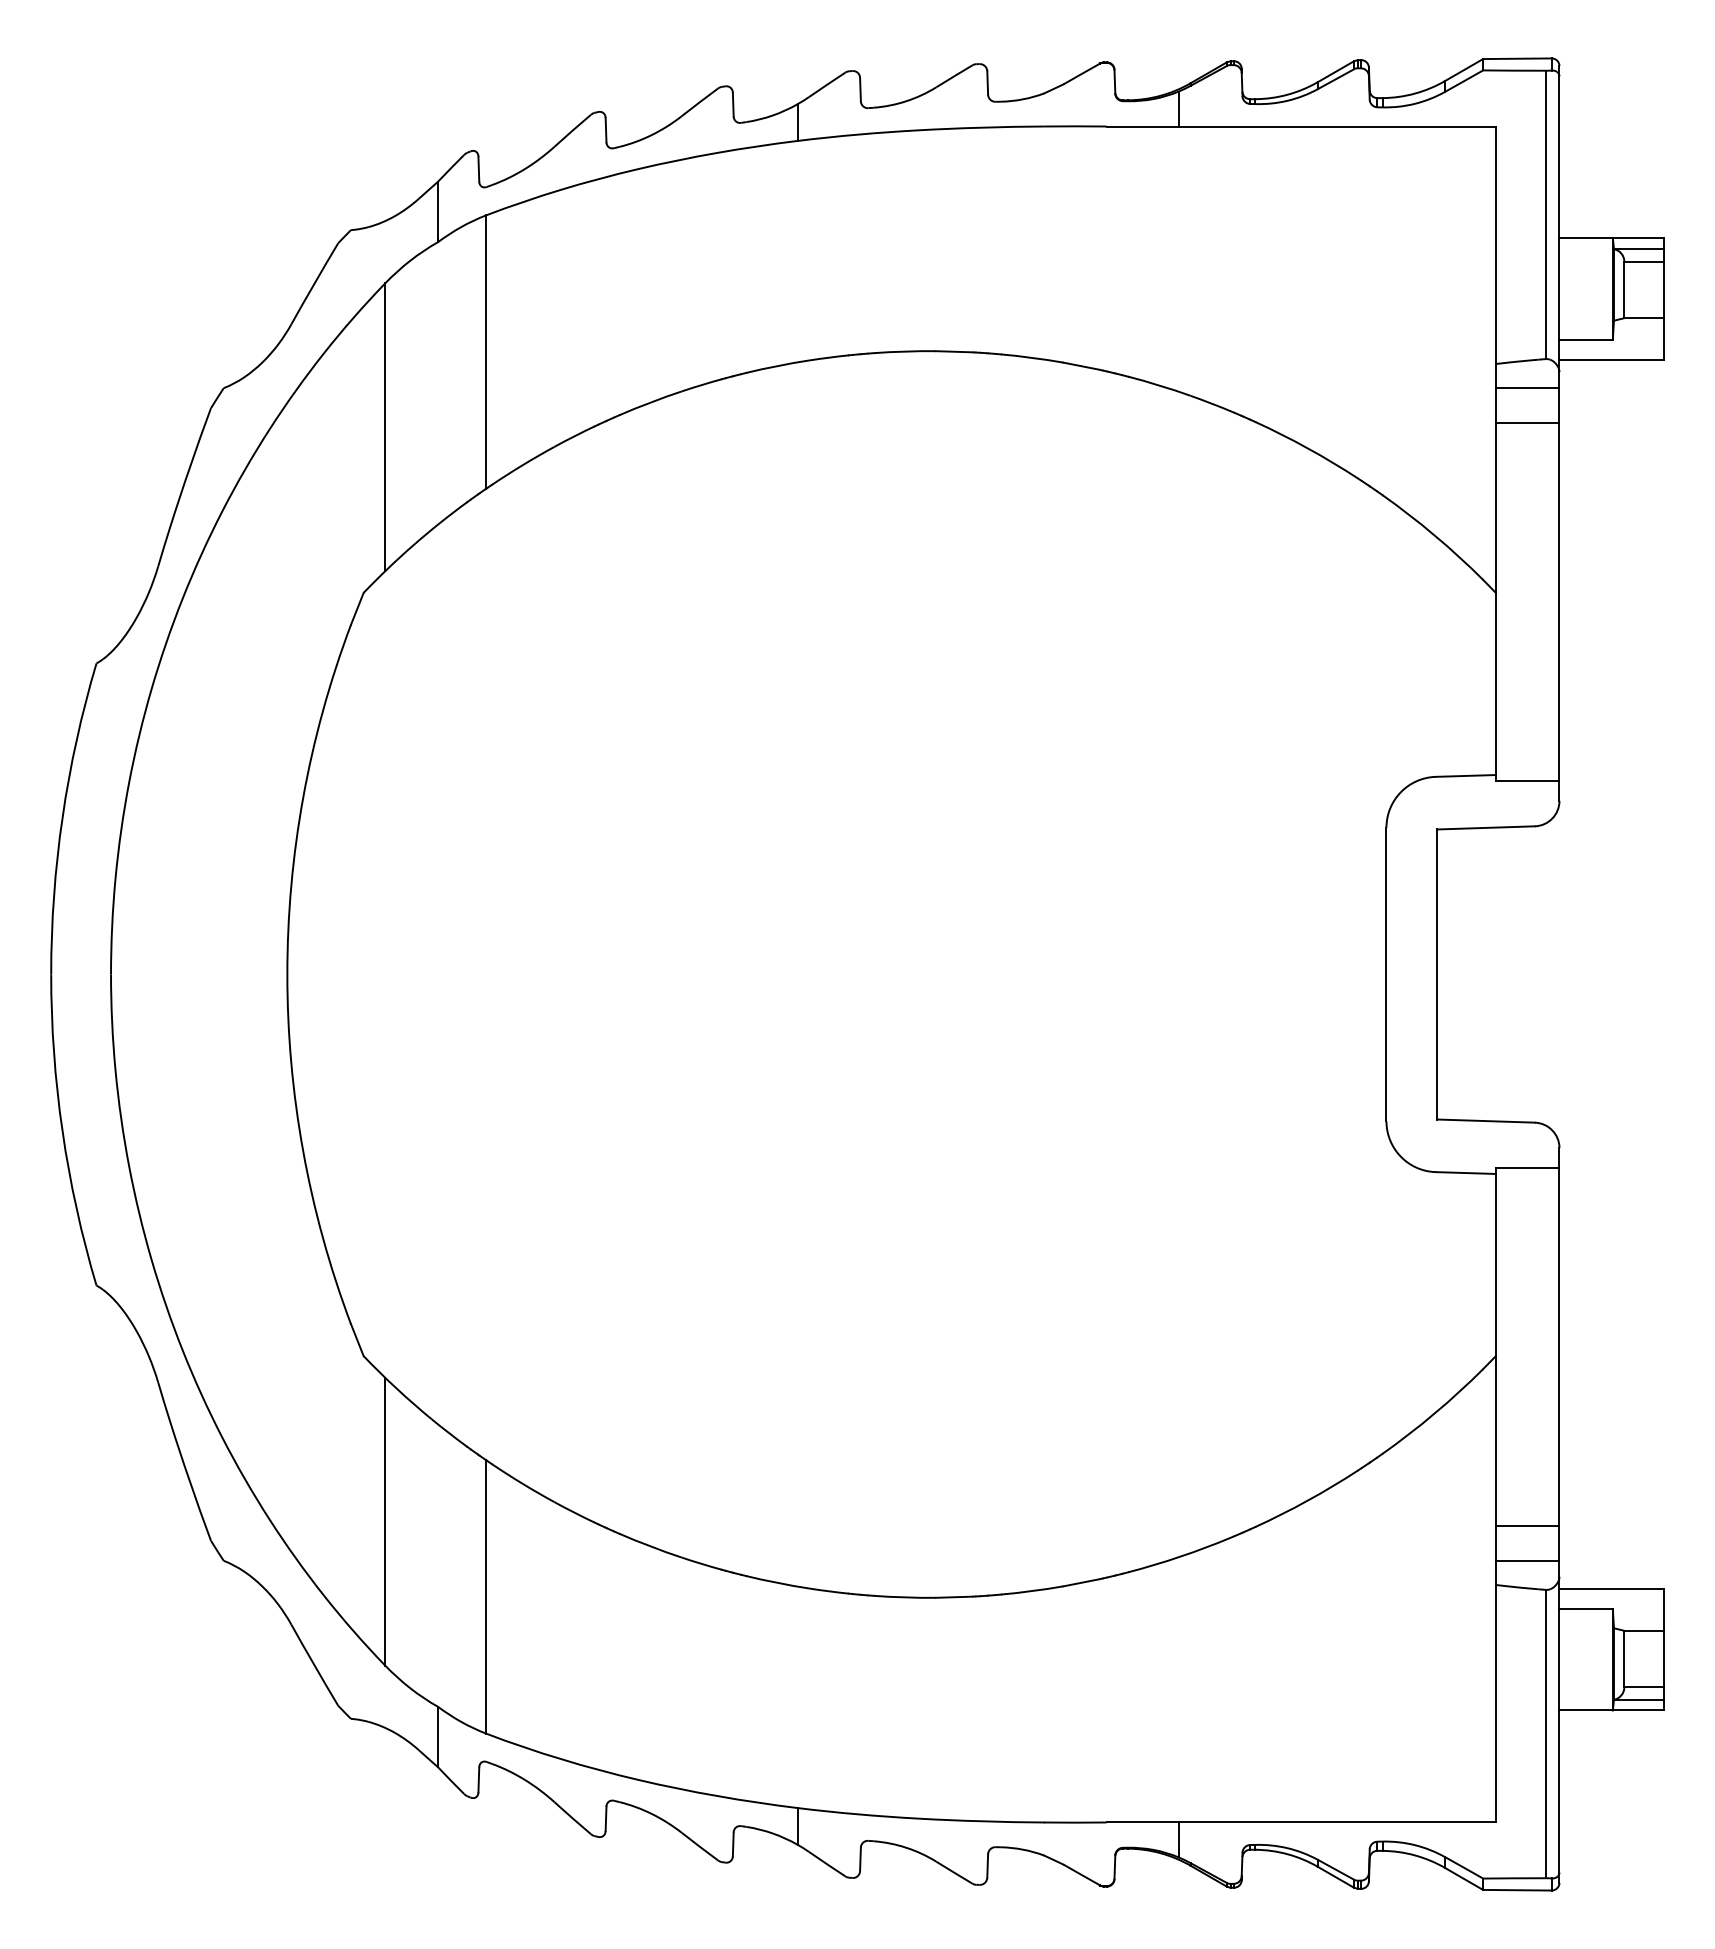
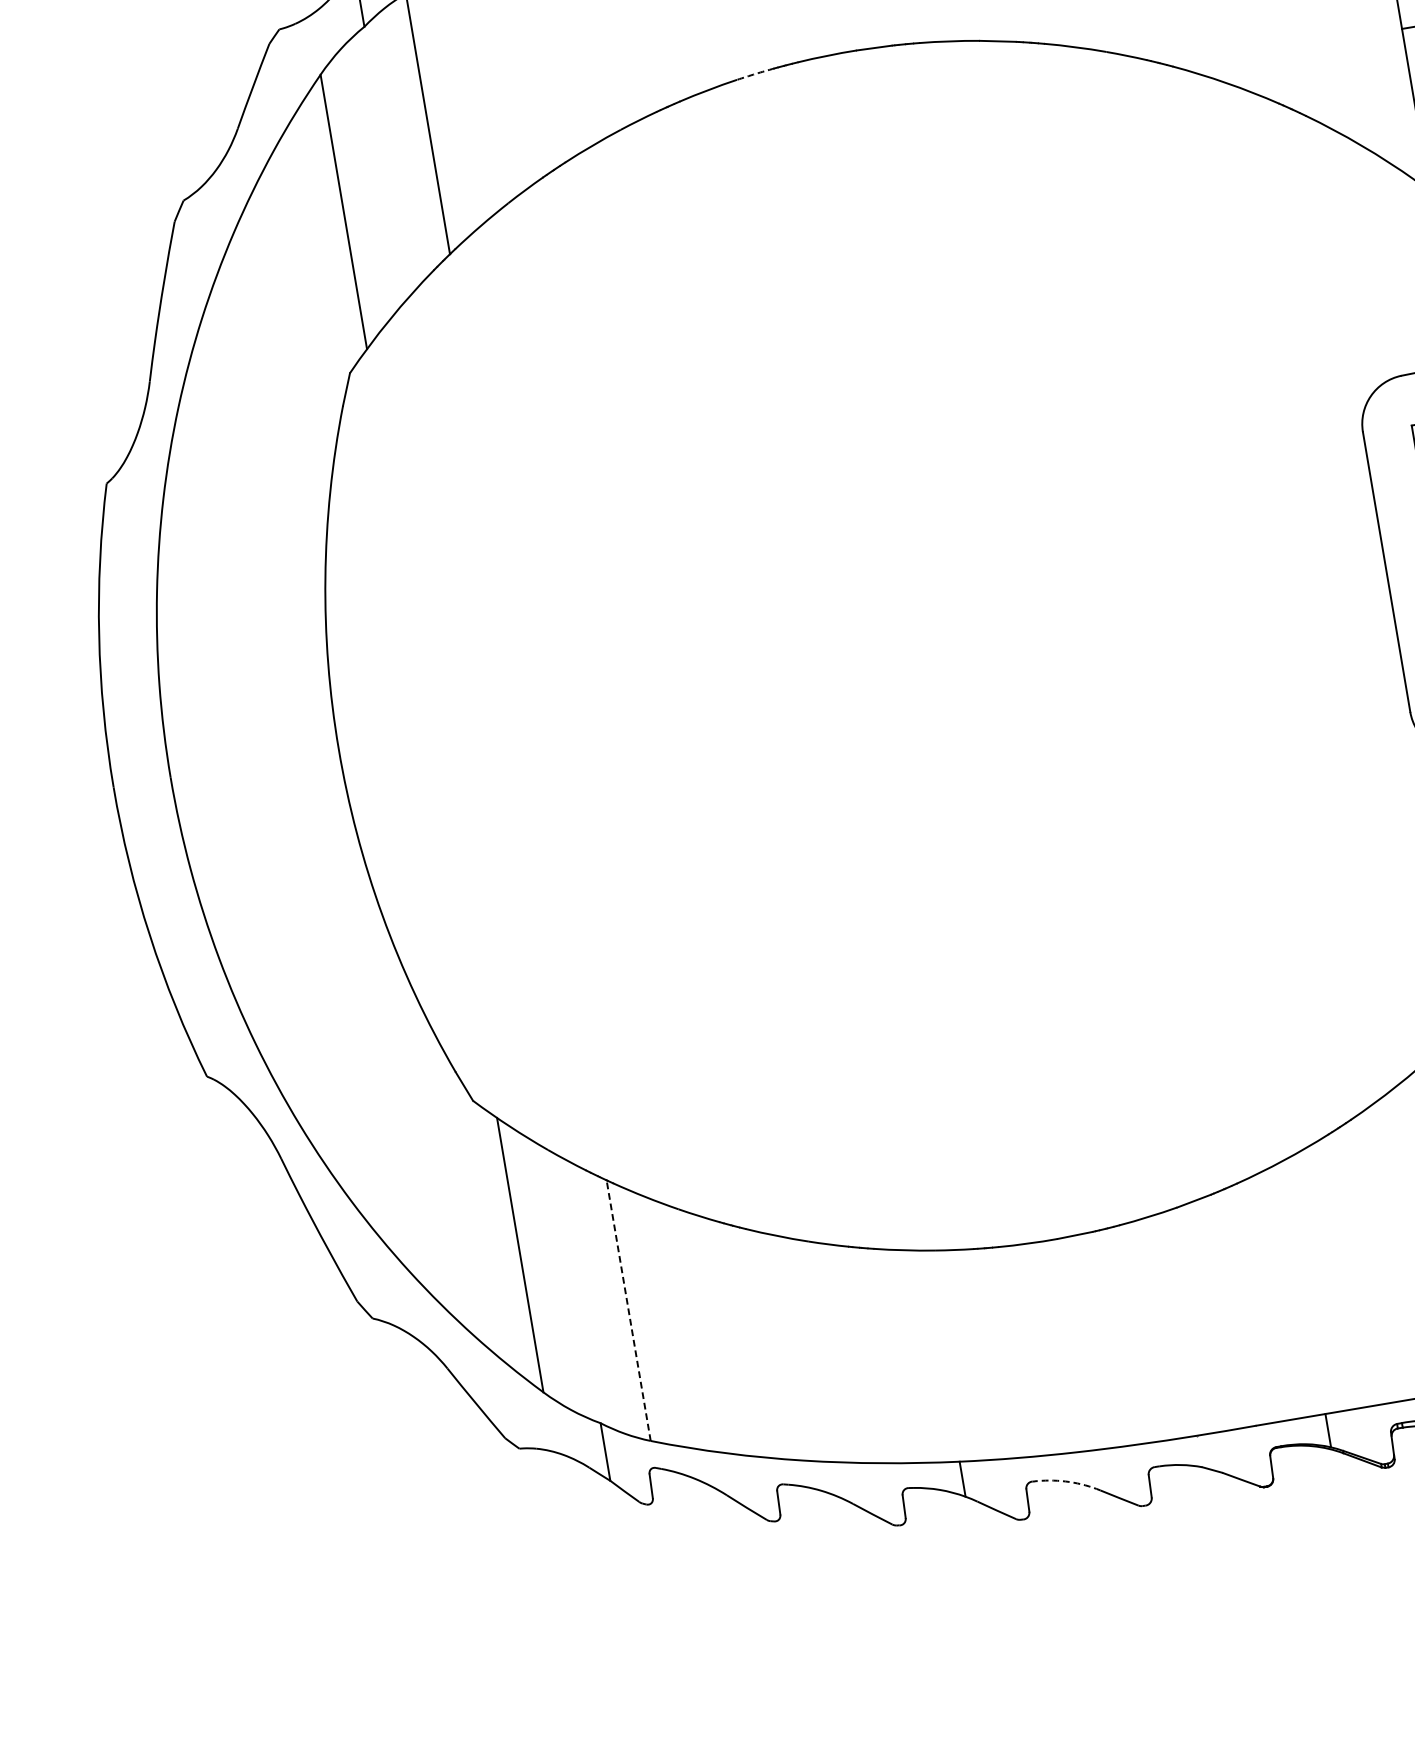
arc: (828, 357) -> (755, 73), solid -> dashed
line: (486, 1596) -> (628, 1310), solid -> dashed
arc: (906, 1847) -> (1069, 1481), solid -> dashed

